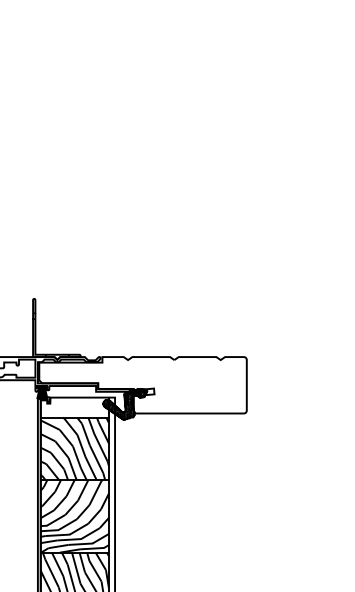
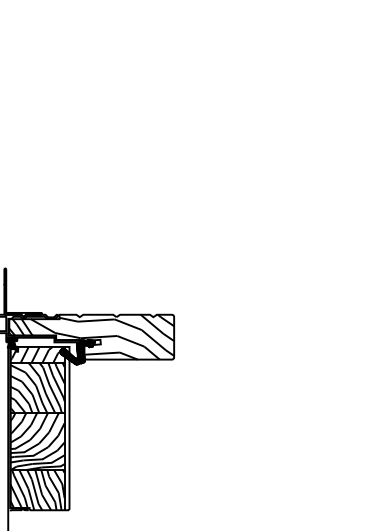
hatch: (142, 384) -> (91, 336), added
hatch: (74, 407) -> (37, 354), added

